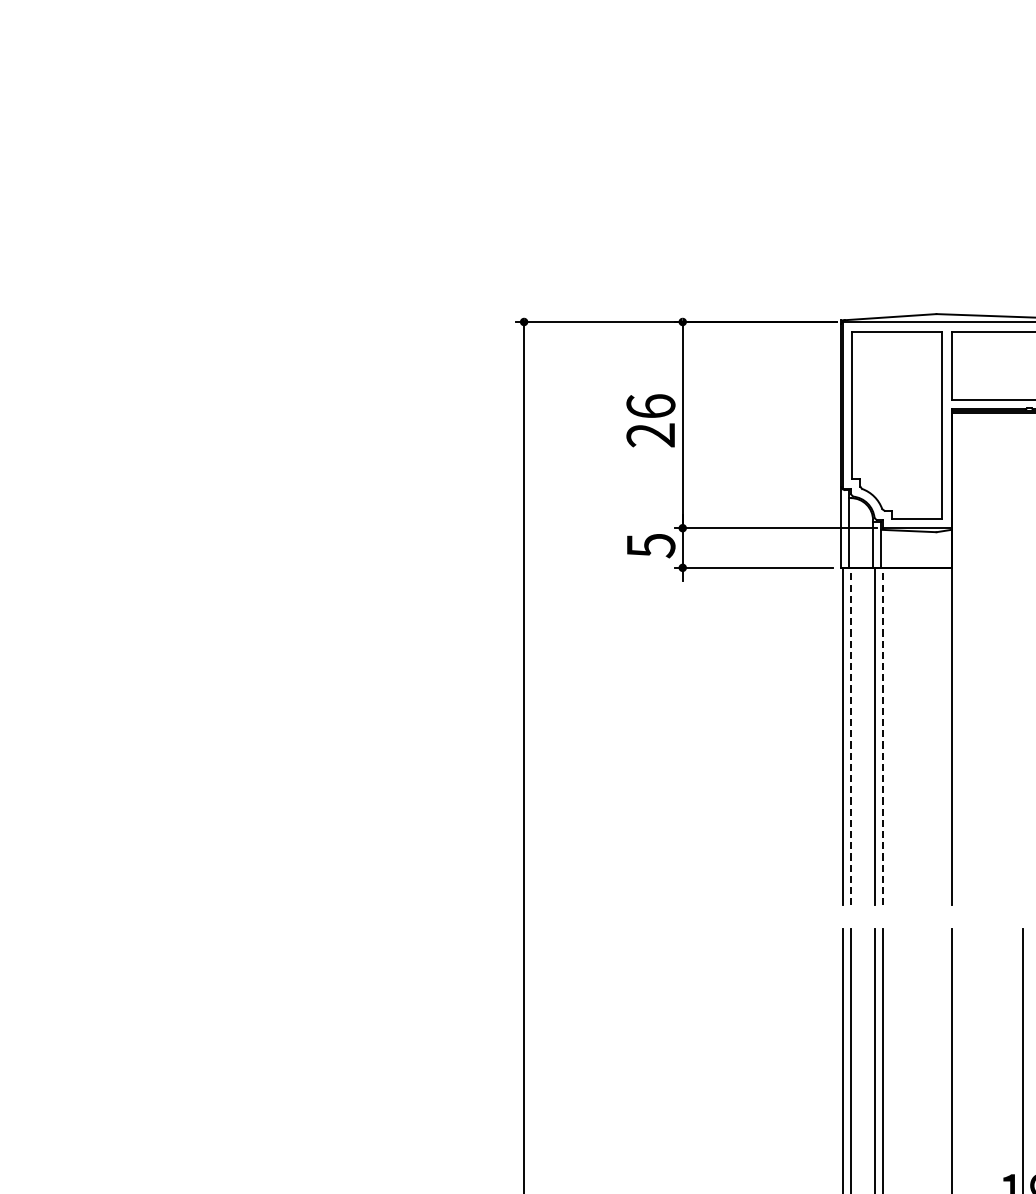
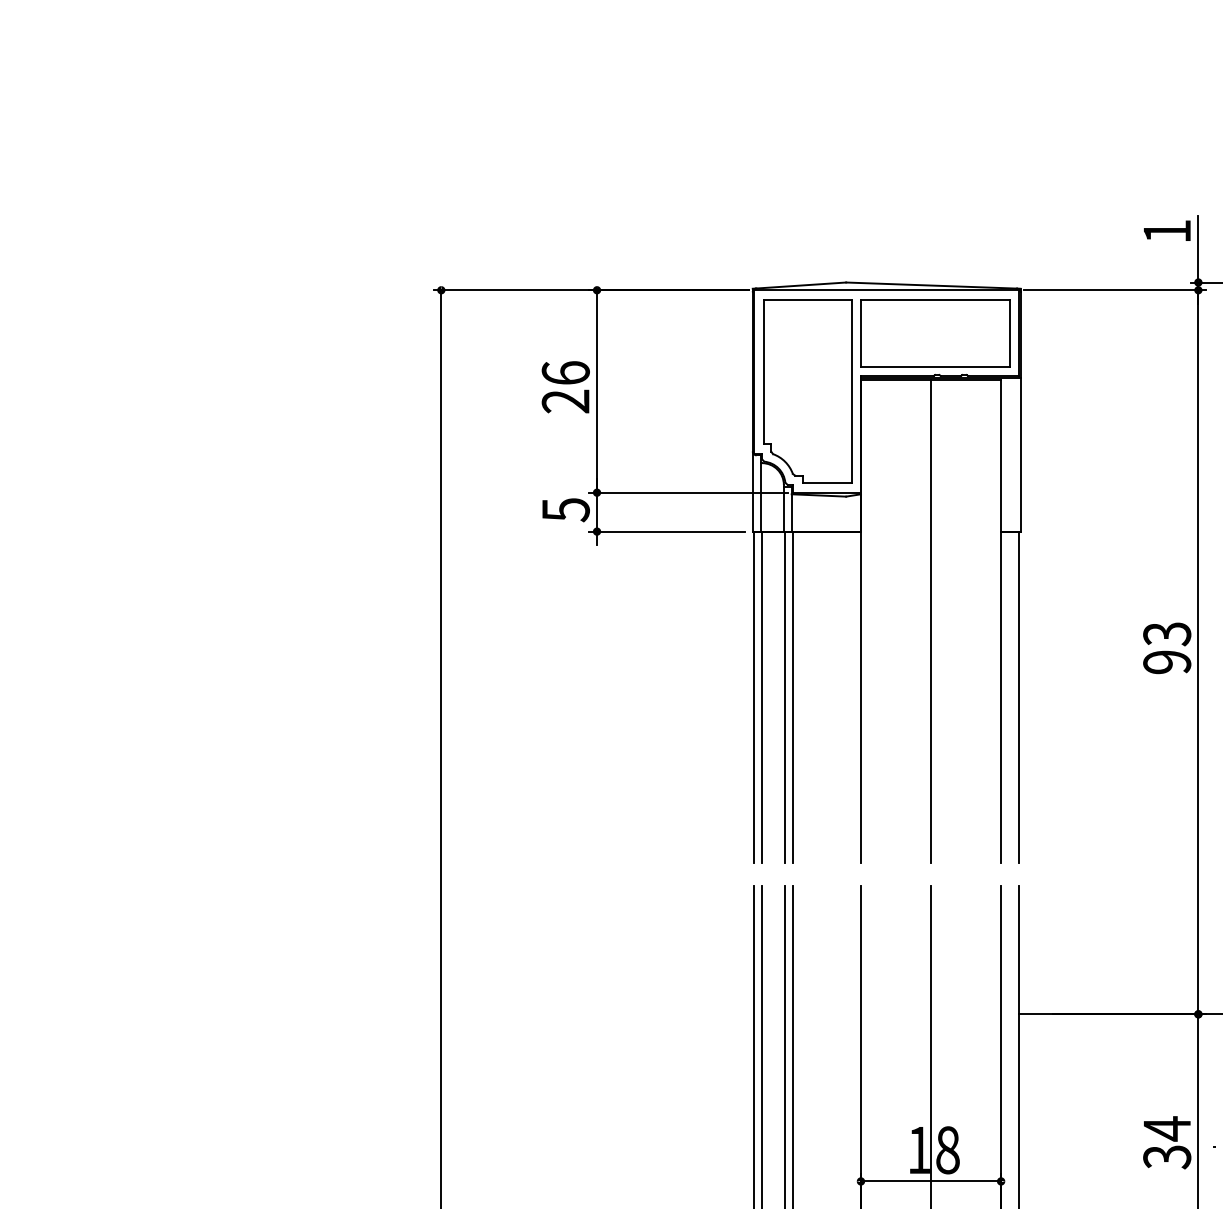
line: (1023, 659) -> (931, 621), added
line: (851, 736) -> (762, 697), dashed -> solid
line: (882, 736) -> (793, 697), dashed -> solid

